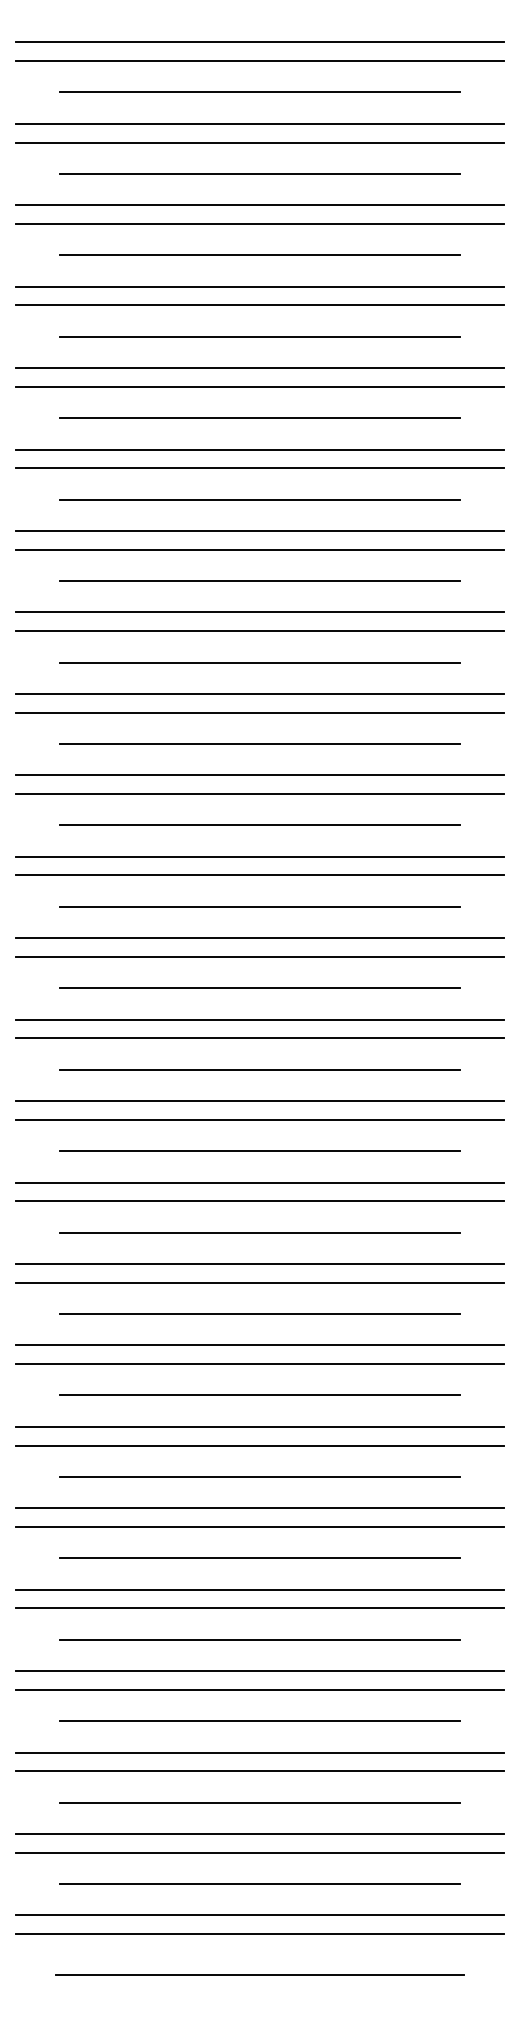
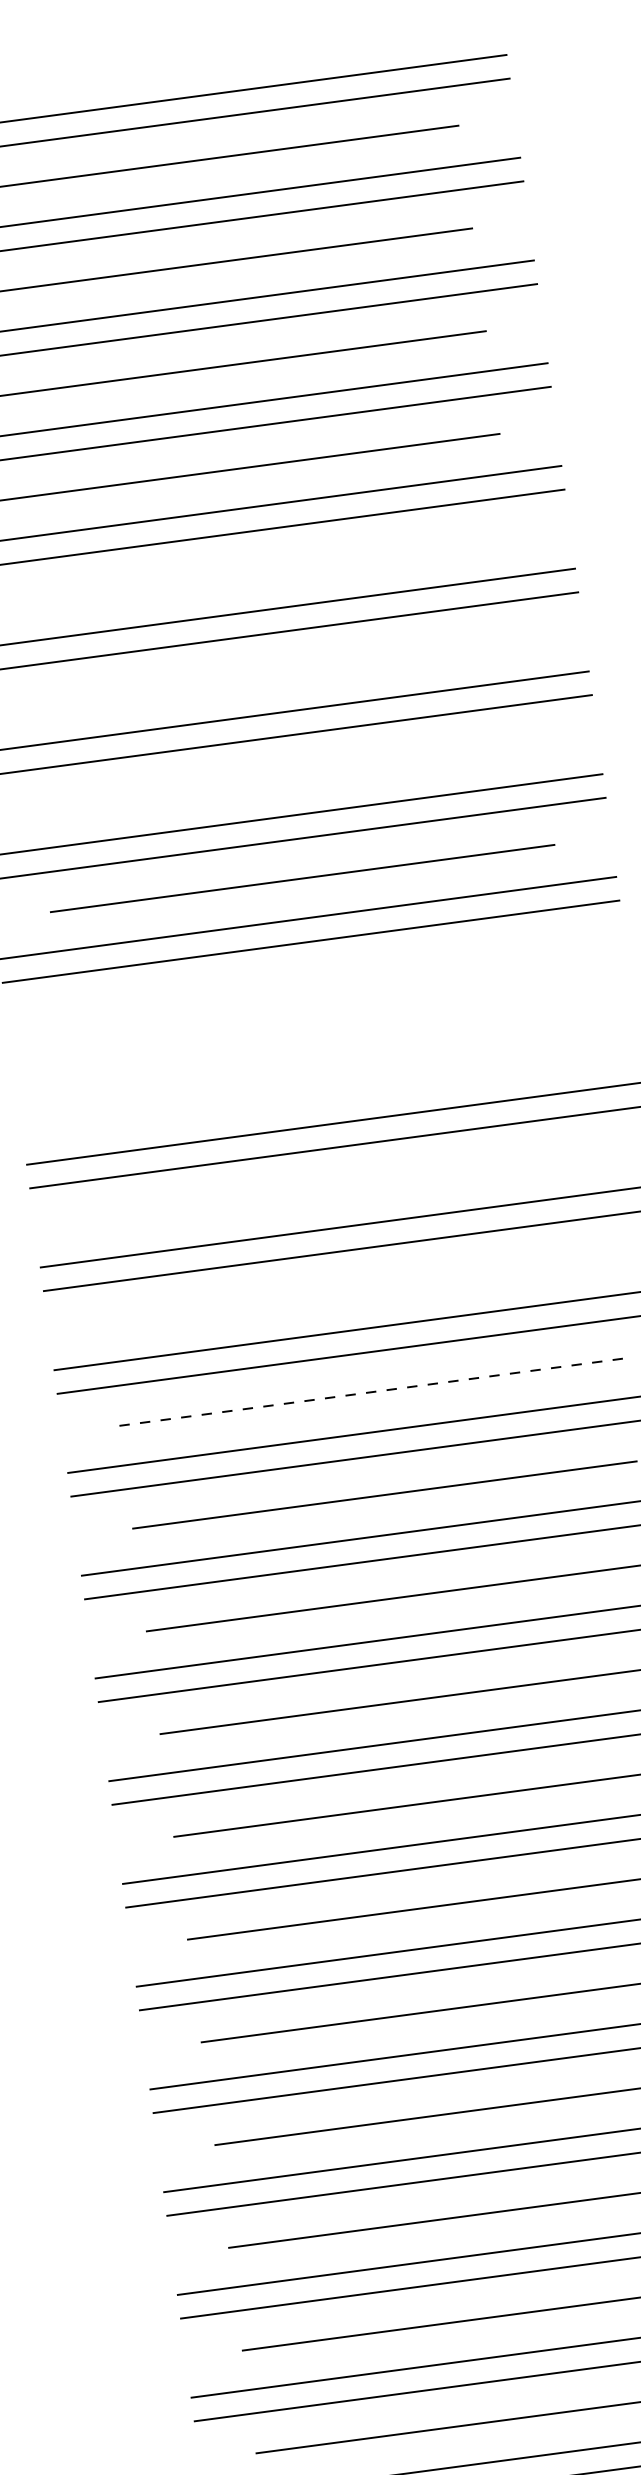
line: (259, 418) -> (260, 570), removed
line: (259, 499) -> (274, 672), removed
line: (259, 581) -> (288, 776), removed
line: (259, 743) -> (315, 980), removed
line: (259, 775) -> (321, 1021), removed
line: (259, 794) -> (324, 1045), removed
line: (259, 825) -> (329, 1084), removed
line: (259, 906) -> (343, 1186), removed
line: (259, 988) -> (356, 1289), removed
line: (259, 1069) -> (370, 1392), solid -> dashed

